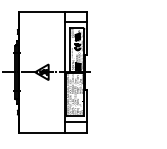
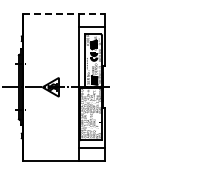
line: (53, 11) -> (64, 14), solid -> dashed

